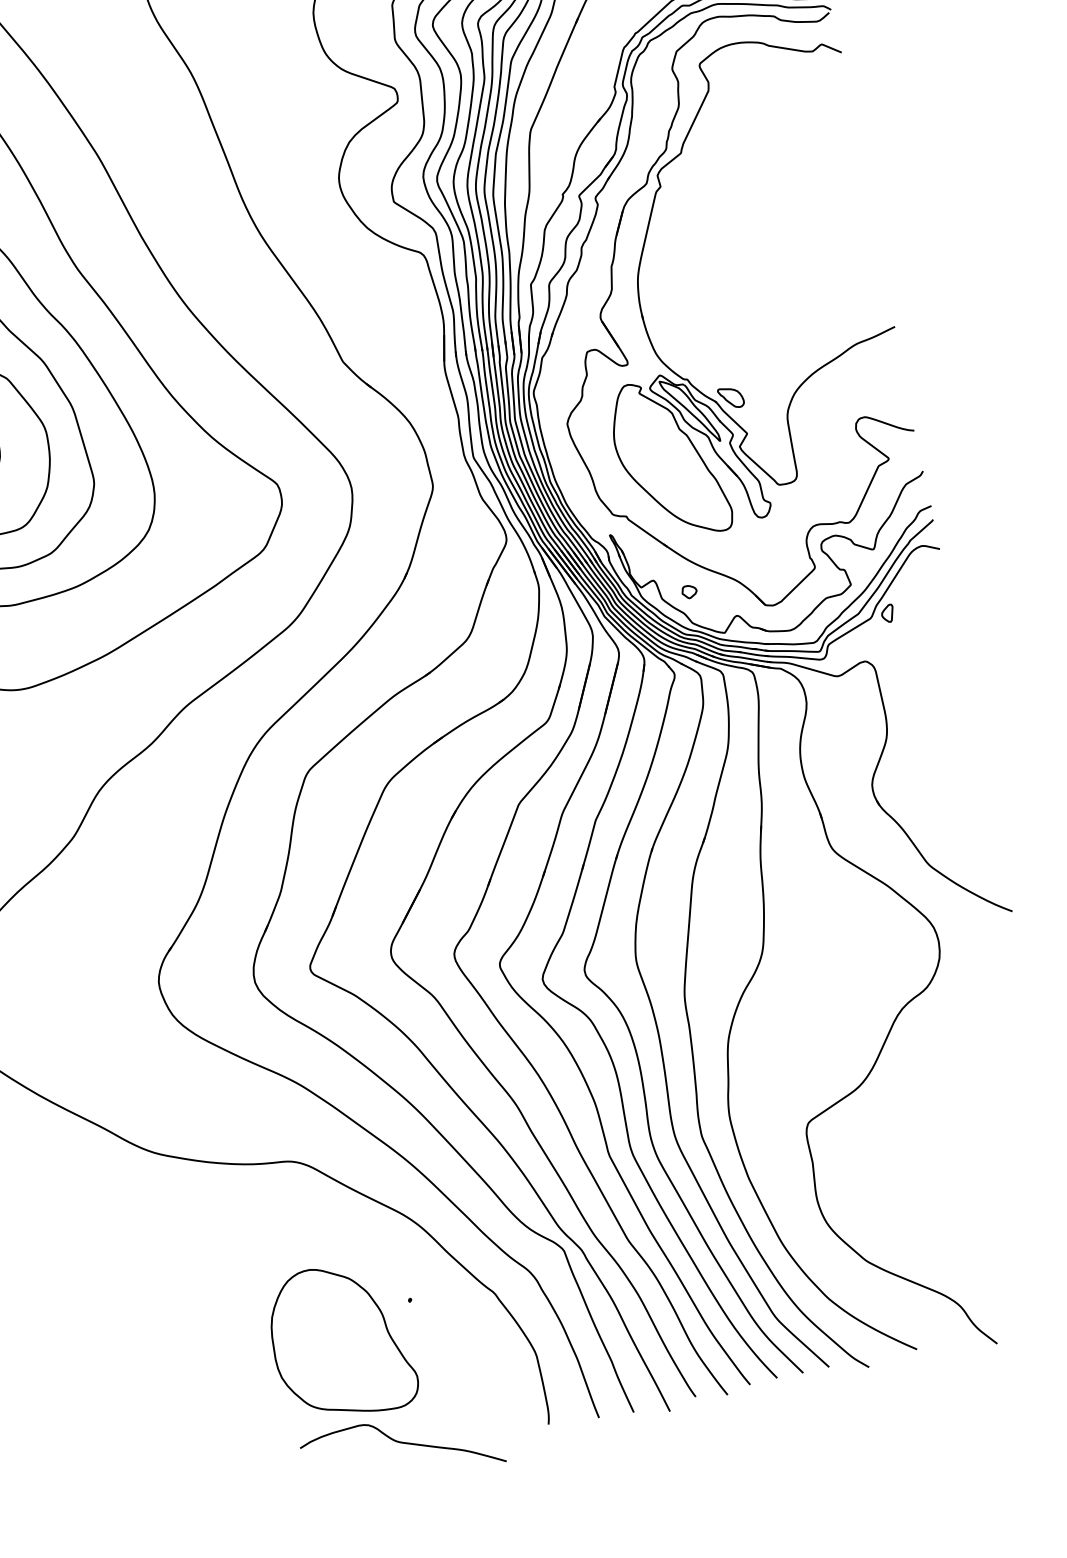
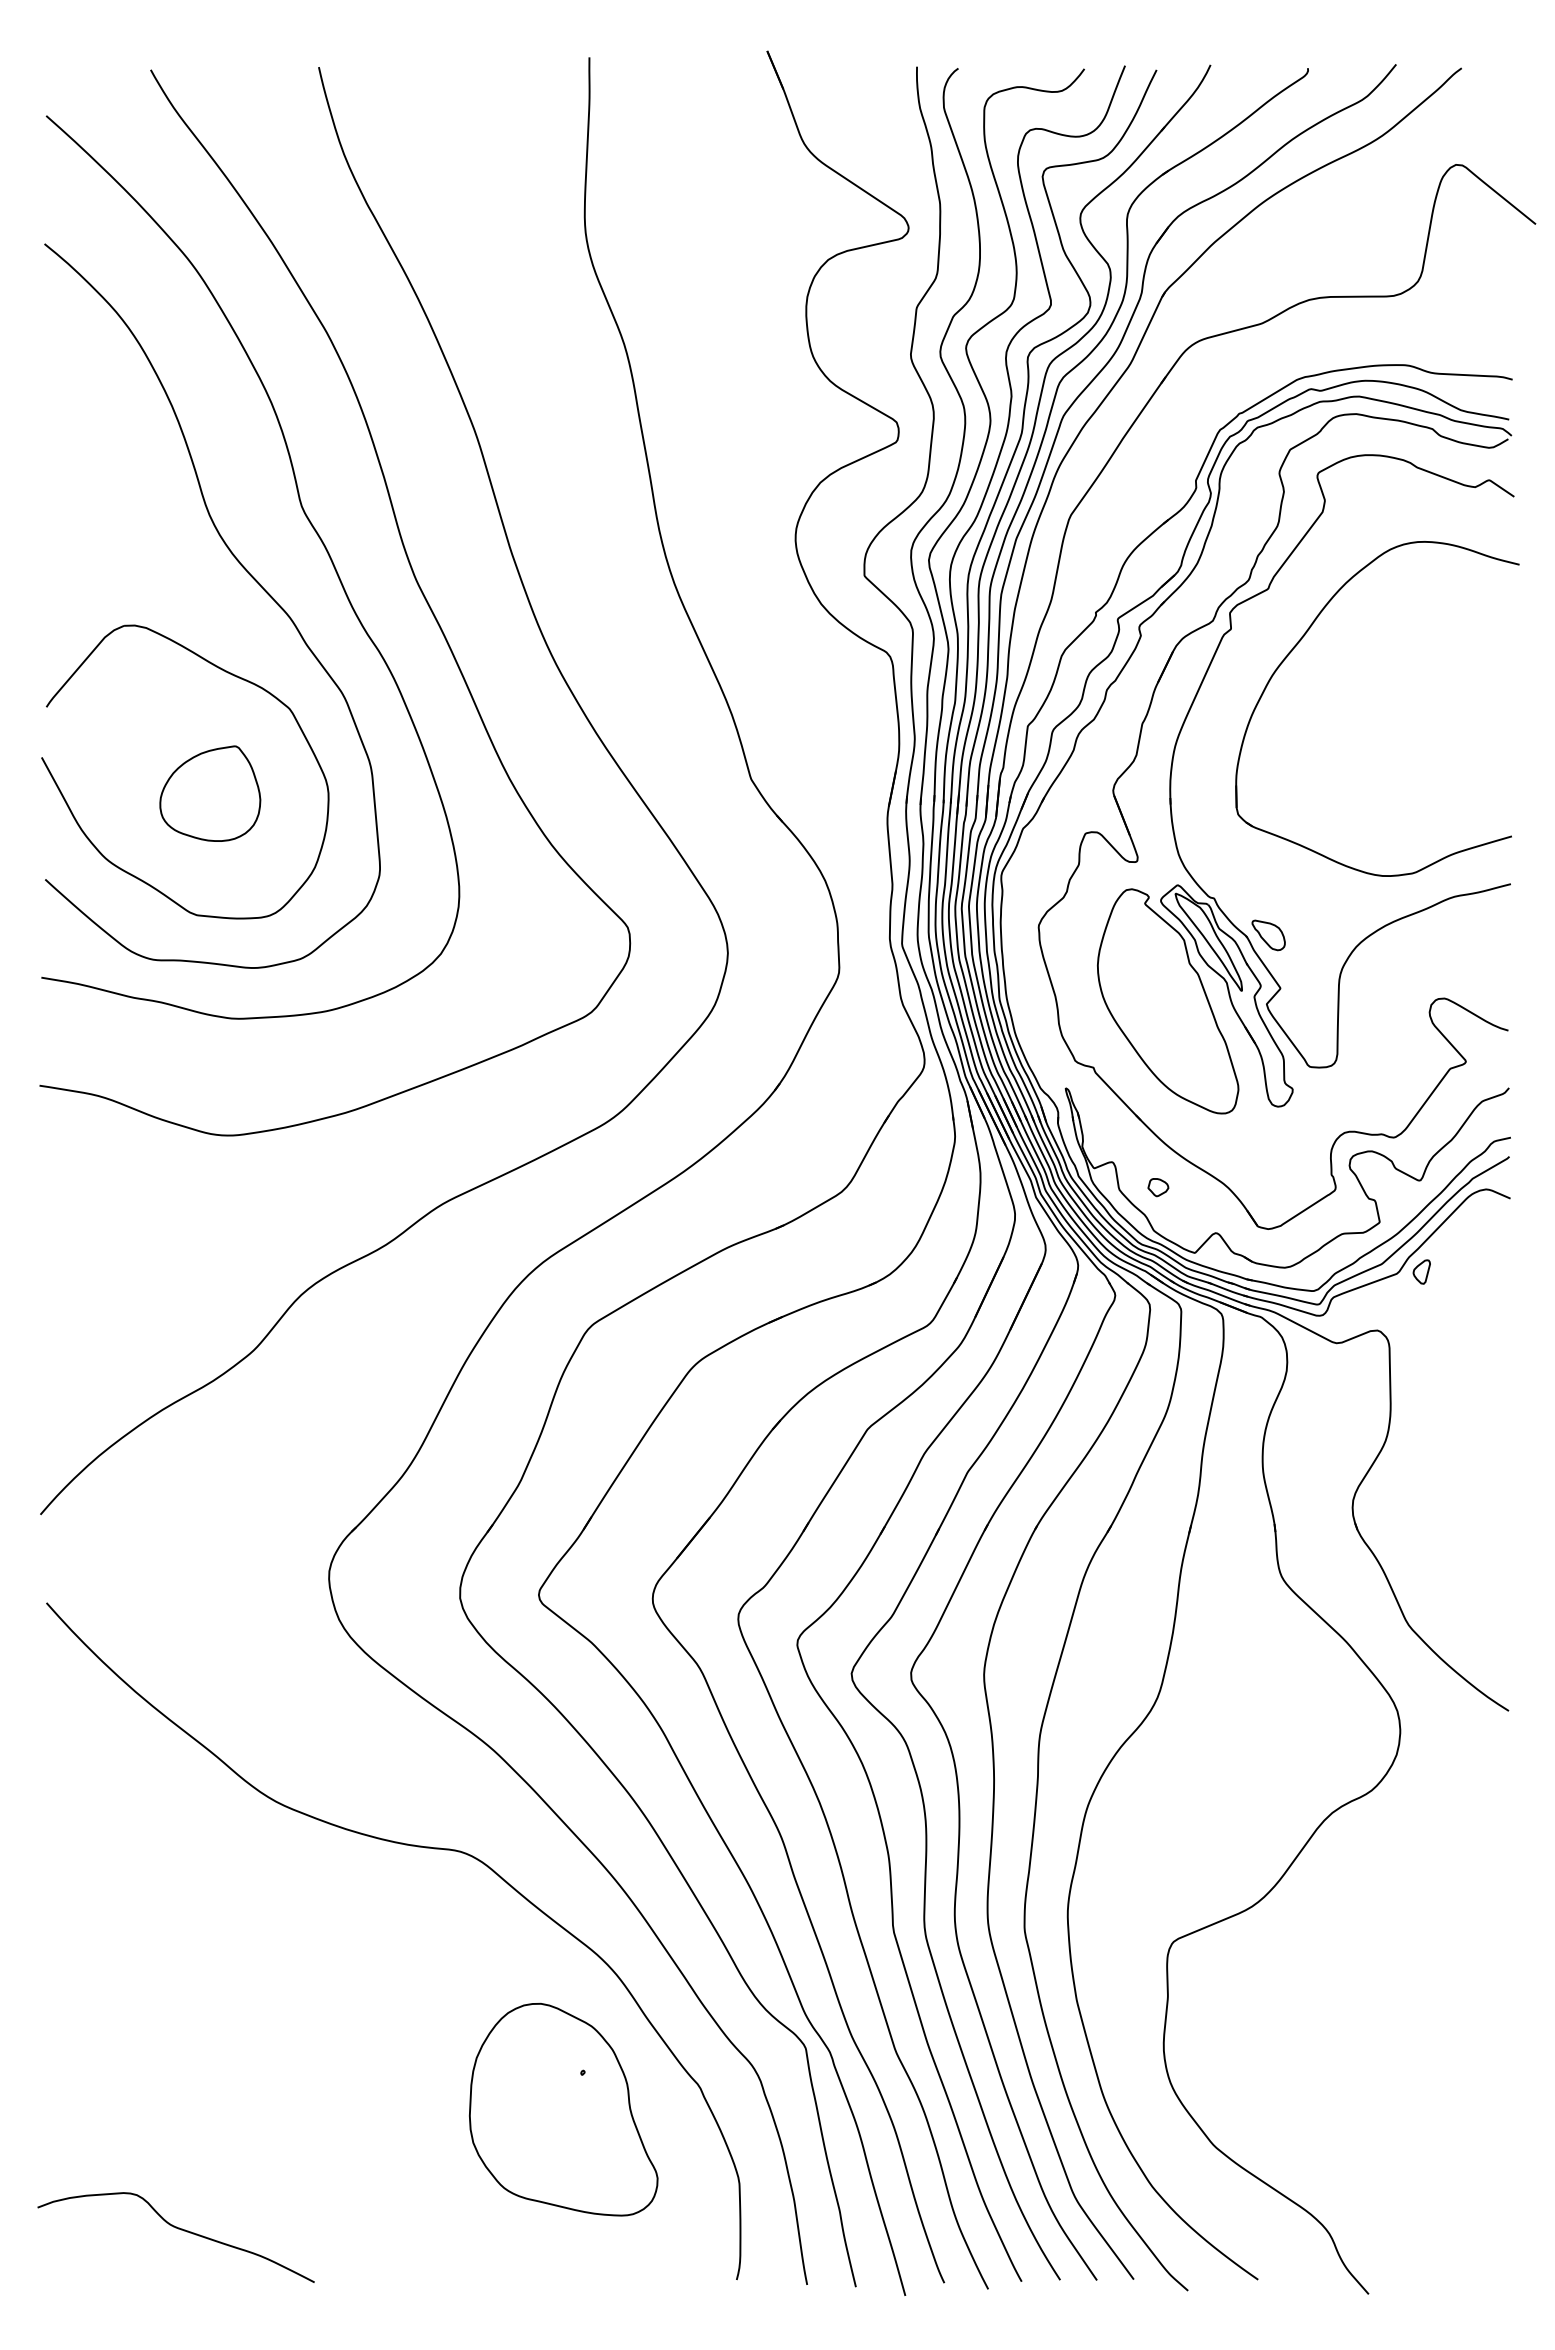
part: (709, 188) -> (1297, 645), added
part: (340, 1341) -> (563, 2109), moved
curve: (402, 1443) -> (178, 2229), moved

